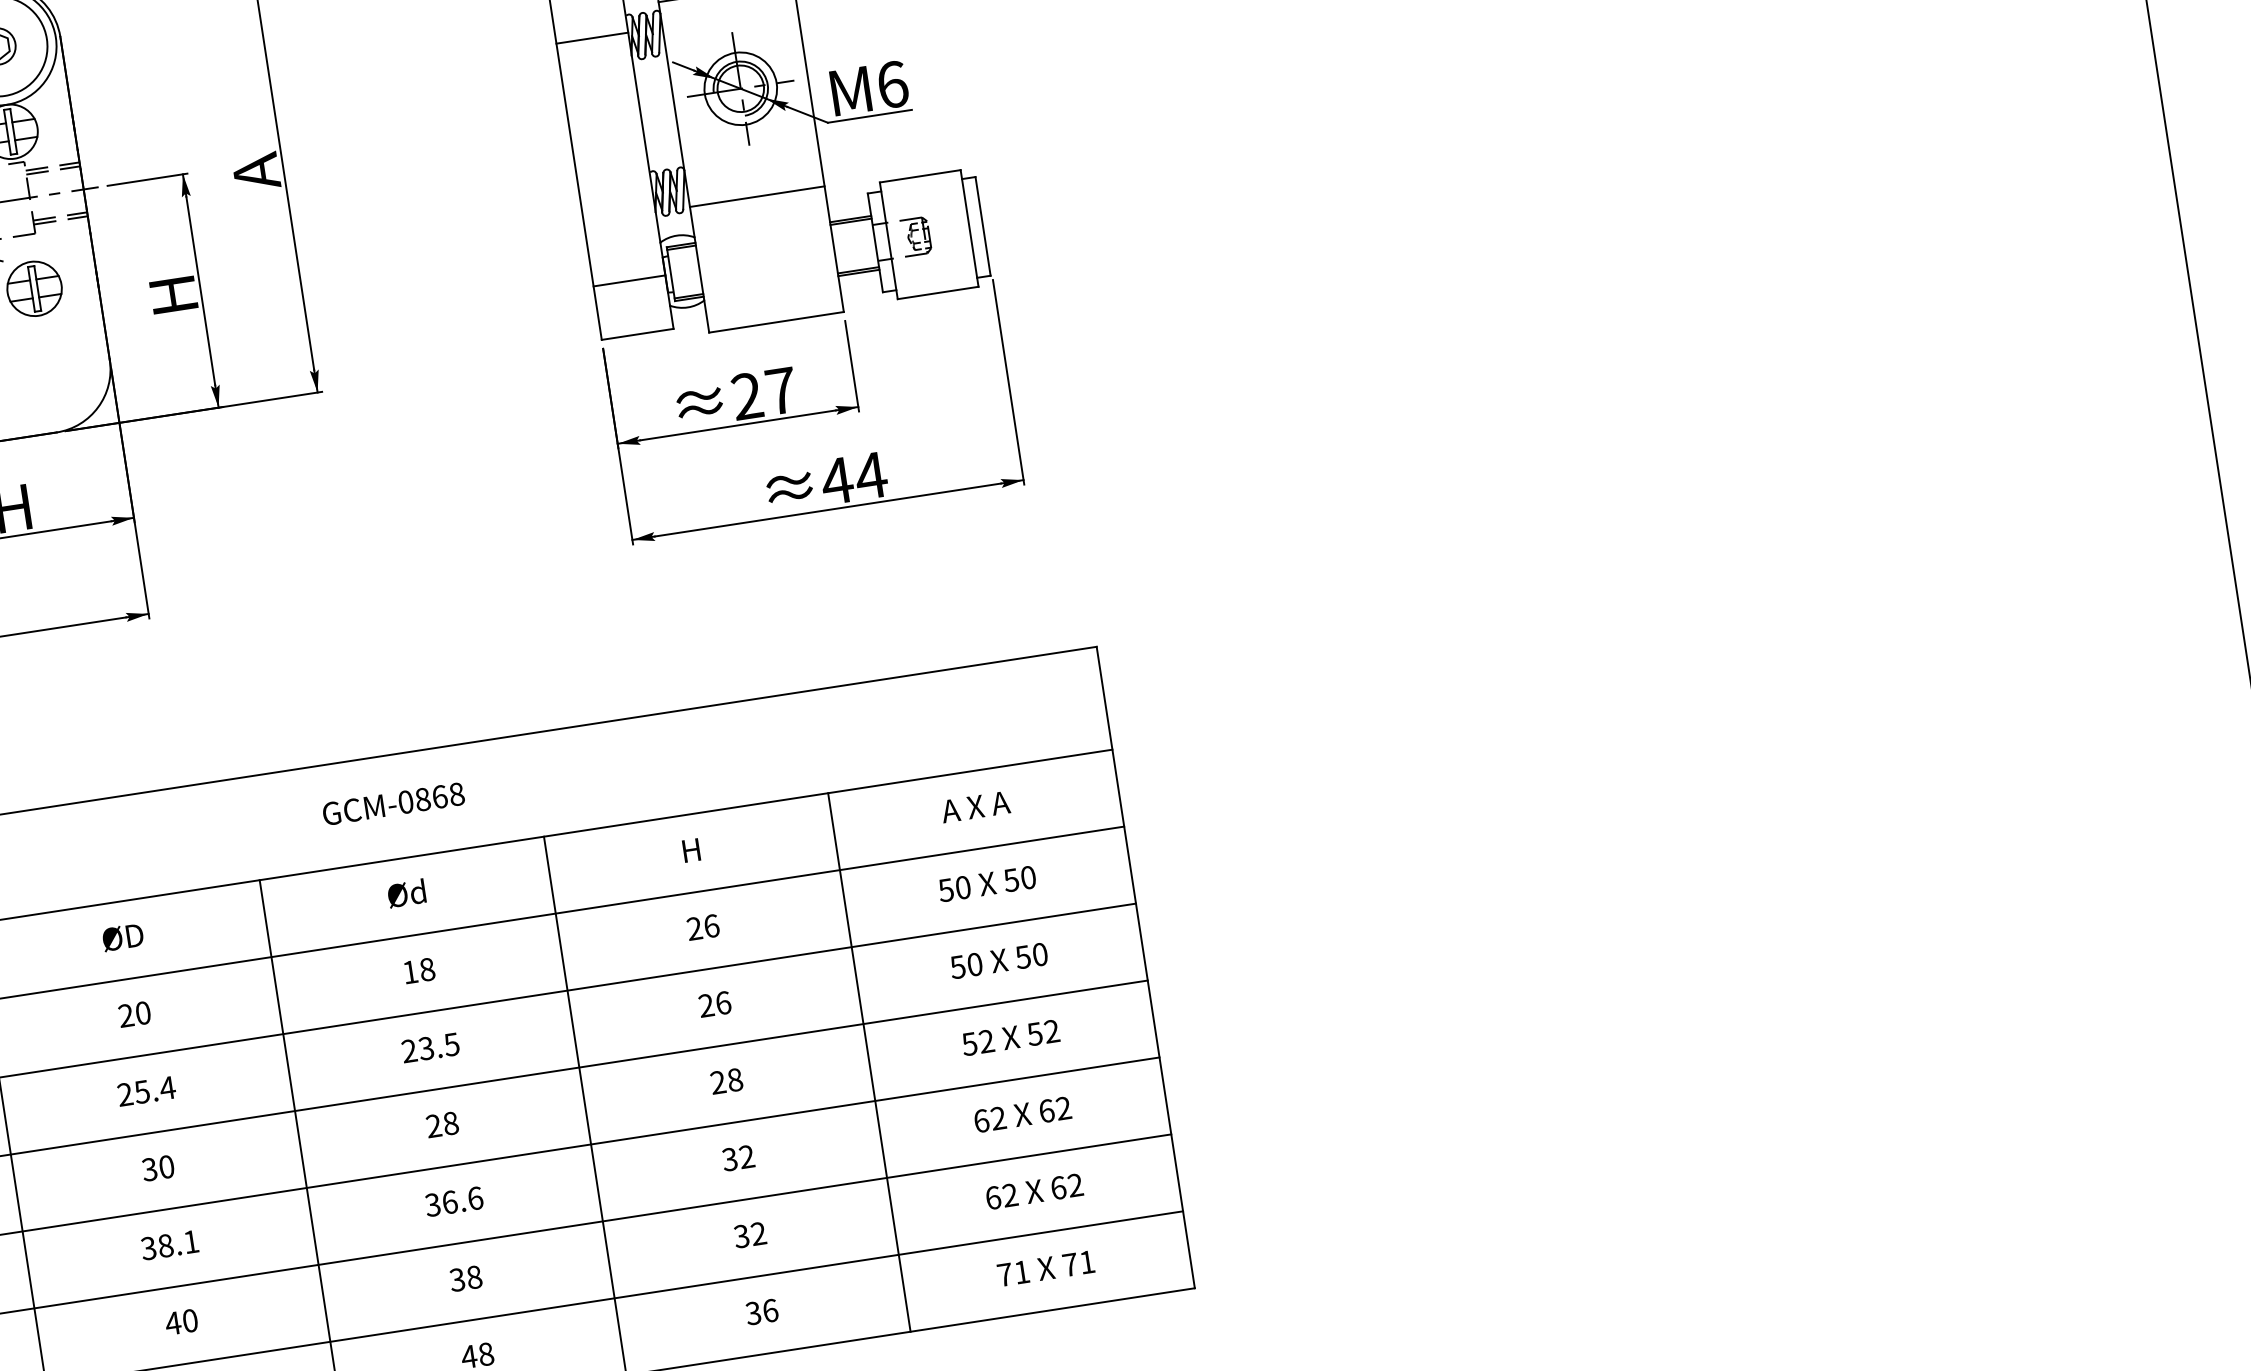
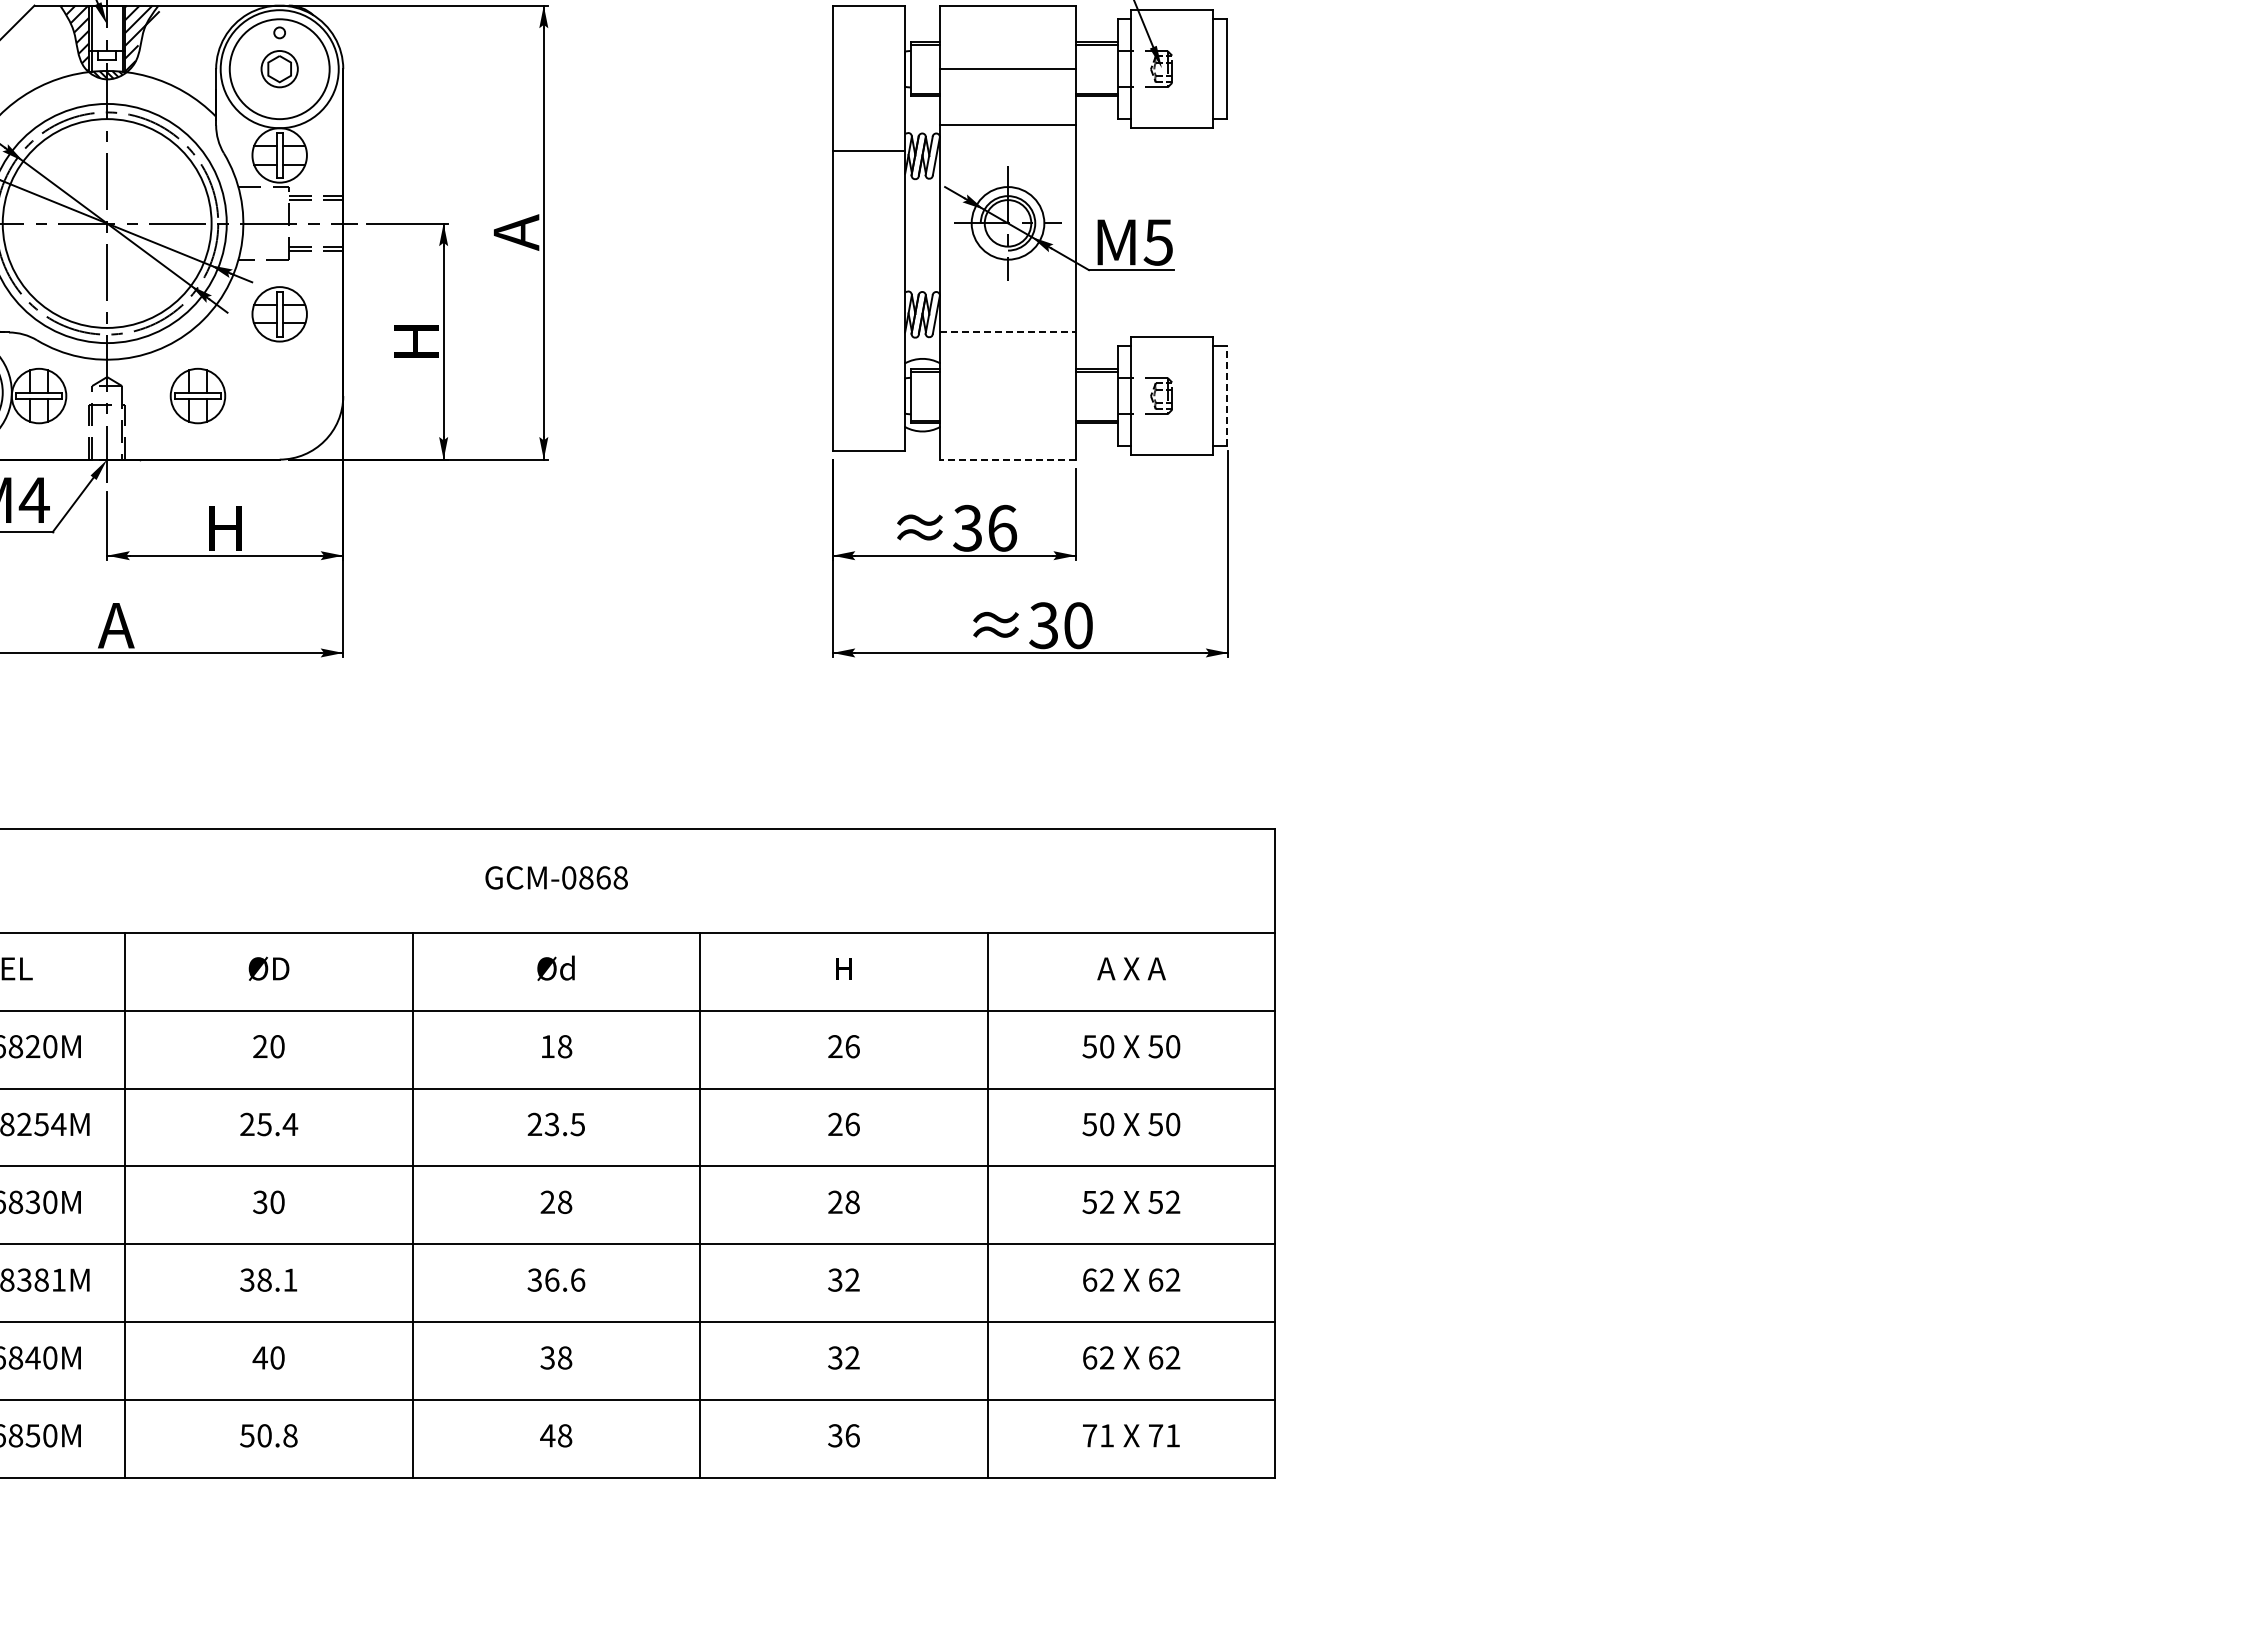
text: (892, 84) -> (1158, 242), M6 -> M5
line: (757, 196) -> (1008, 332), solid -> dashed
line: (982, 226) -> (1226, 396), solid -> dashed
line: (629, 281) -> (868, 396), removed
line: (775, 322) -> (1007, 459), solid -> dashed
text: (764, 392) -> (985, 527), 27 -> 36
text: (853, 478) -> (1060, 625), 44 -> 30

